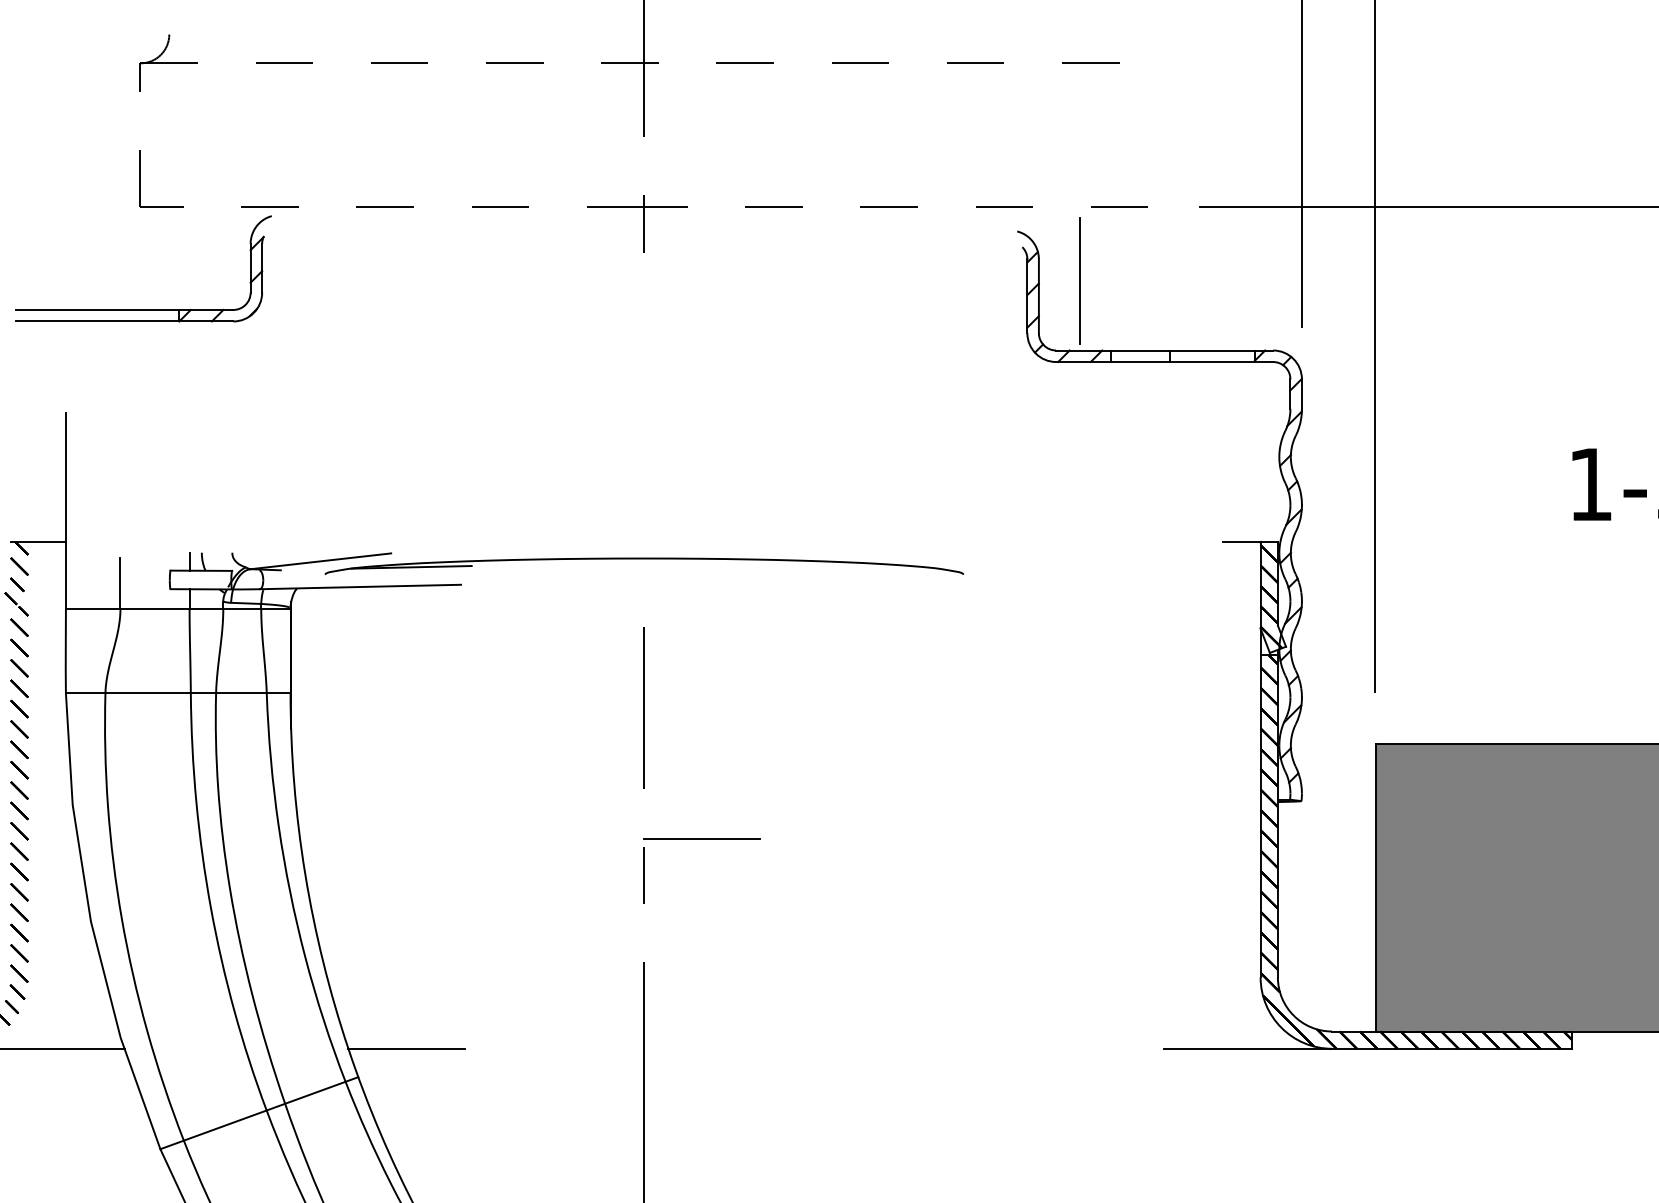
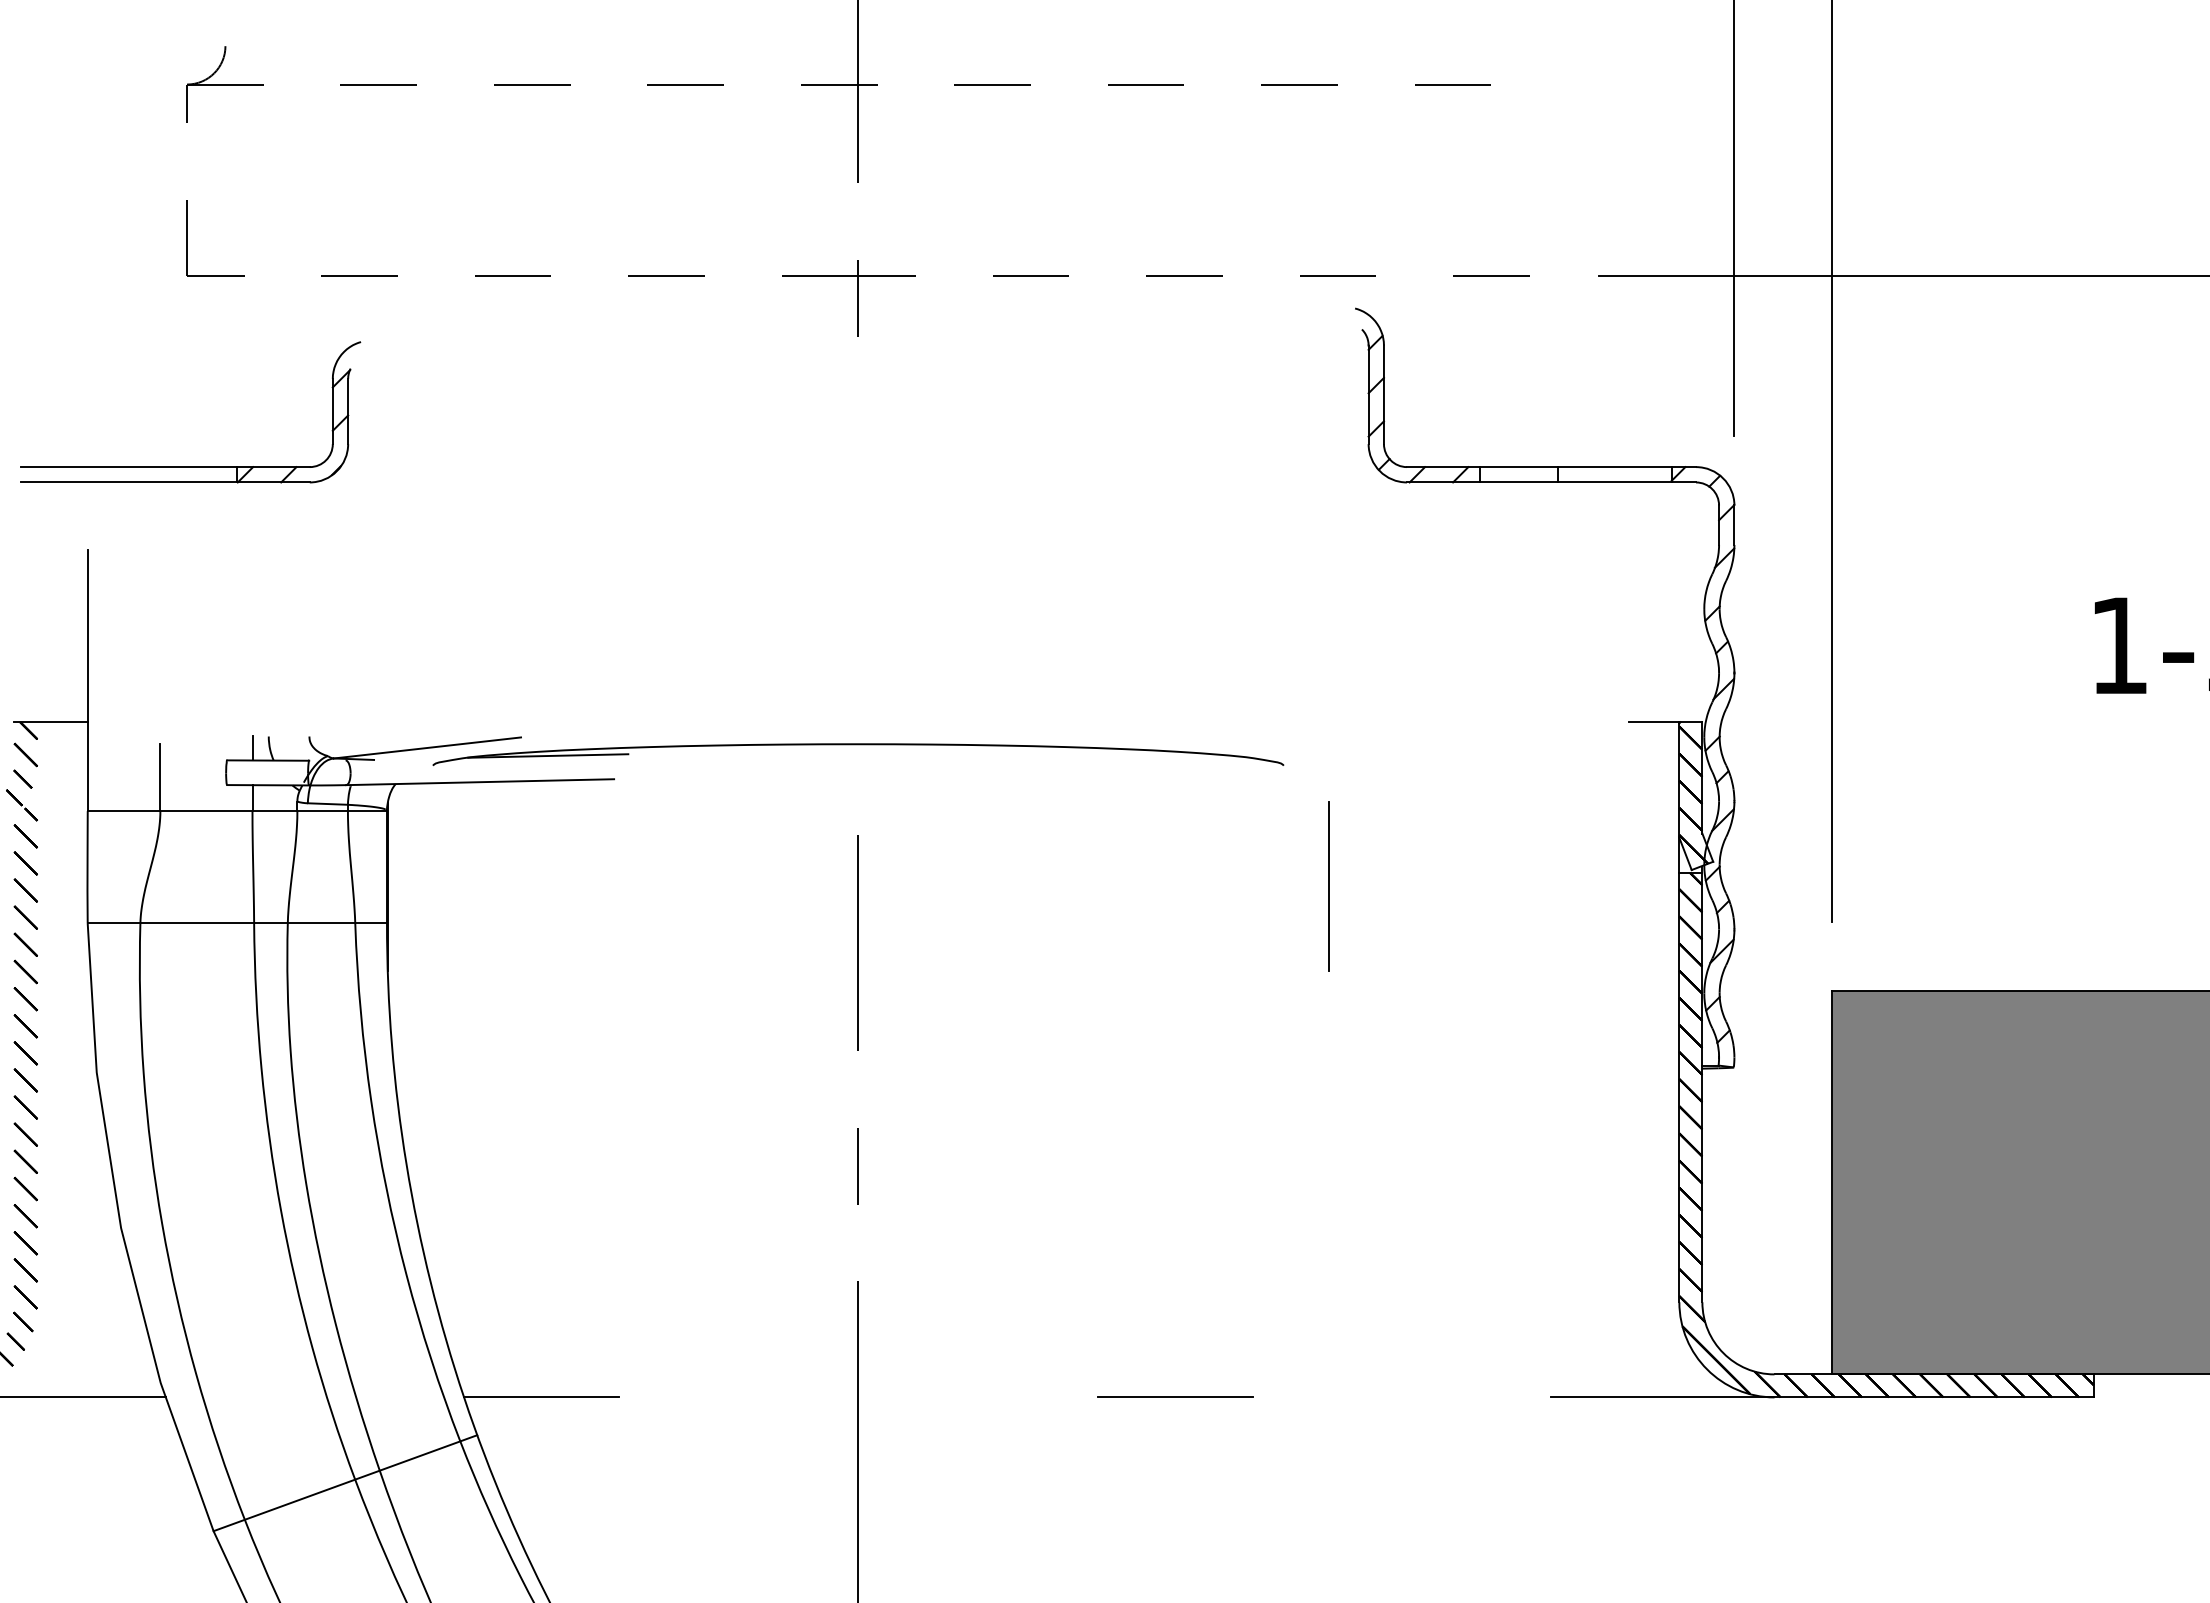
line: (1079, 280) -> (1328, 886), moved
part: (143, 309) -> (190, 466), moved
line: (702, 838) -> (1175, 1396), moved

